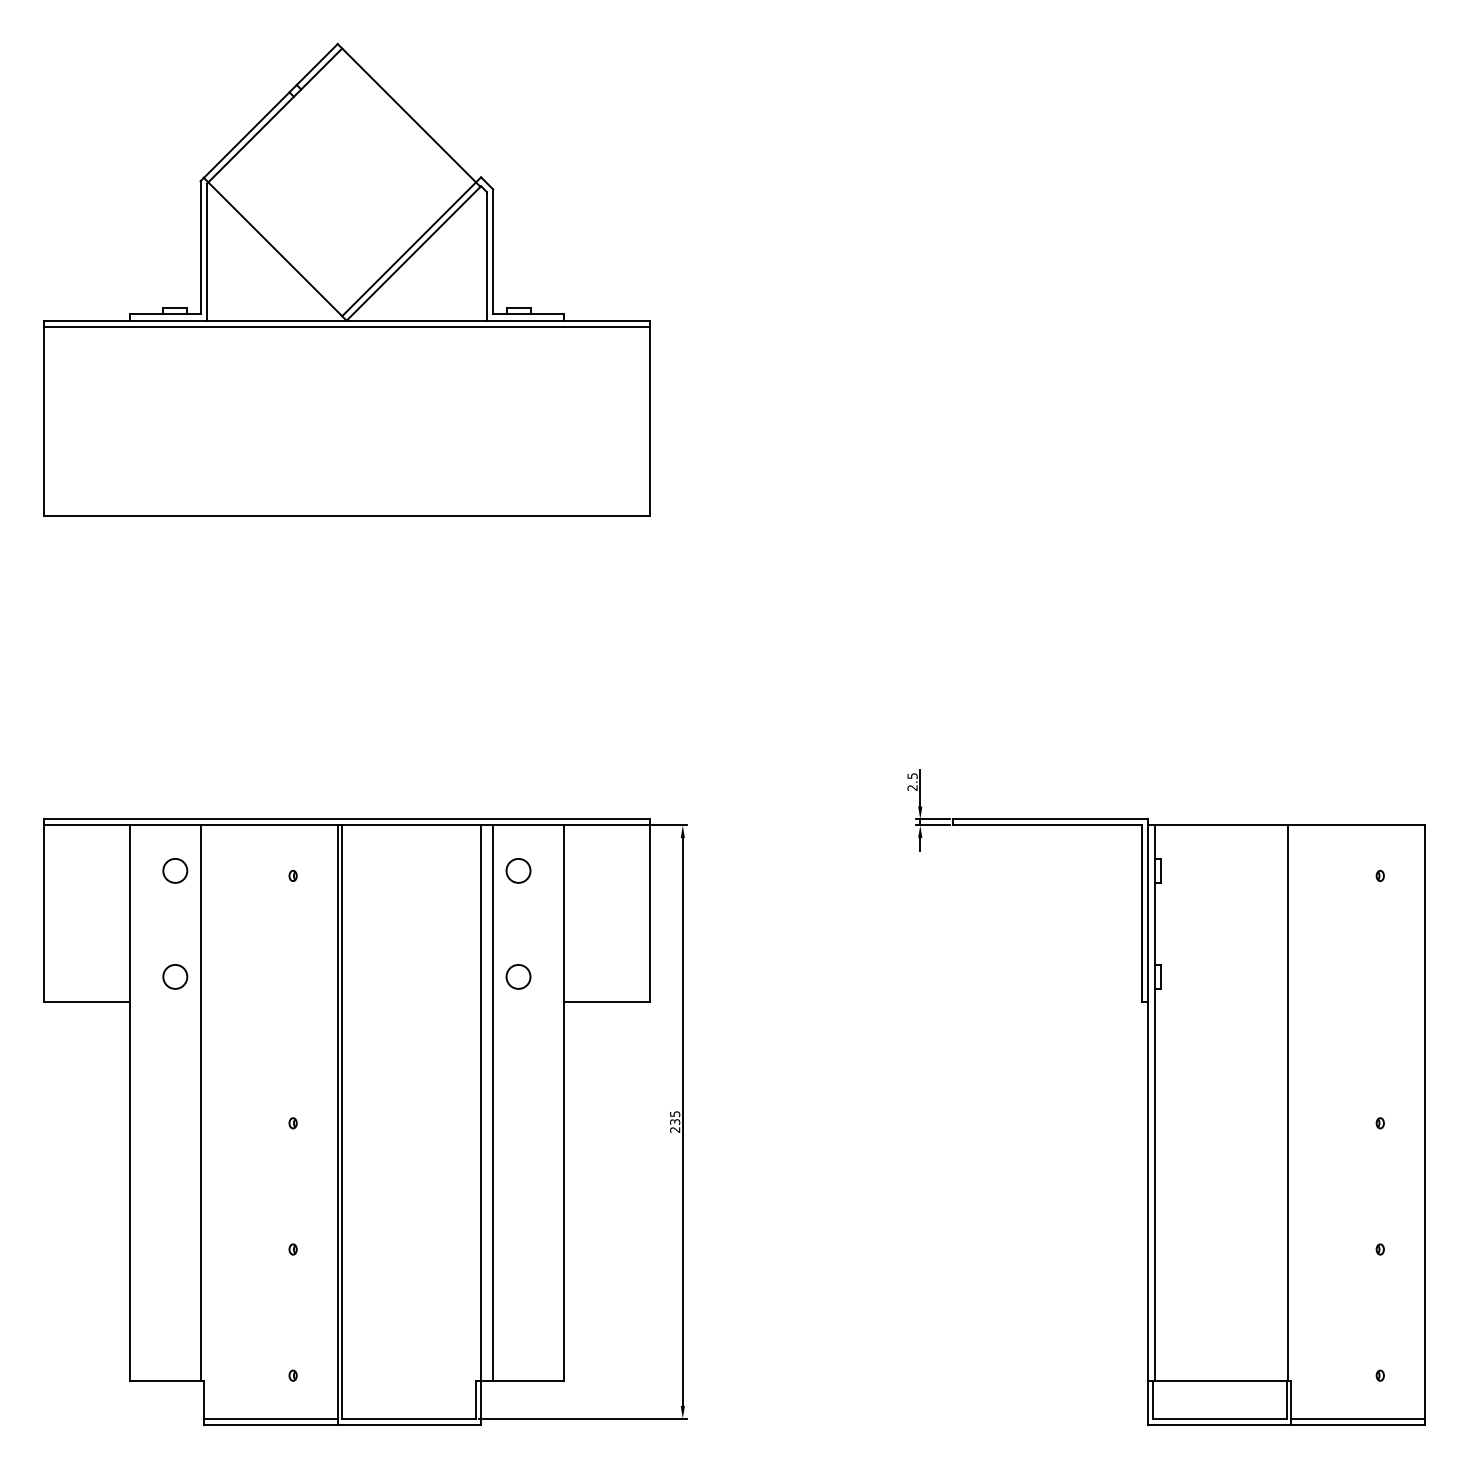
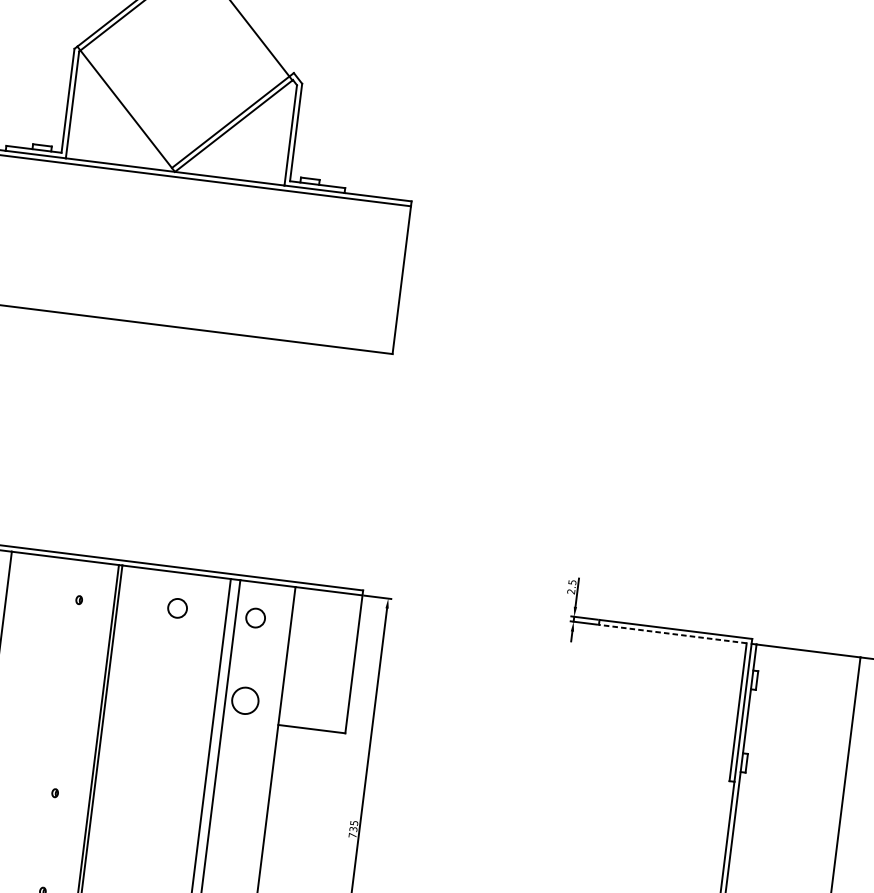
line: (1047, 825) -> (672, 634), solid -> dashed
circle: (418, 870) -> (177, 608), added
circle: (518, 976) -> (245, 700), size x1.4
text: (675, 1129) -> (353, 835), 235 -> 735

